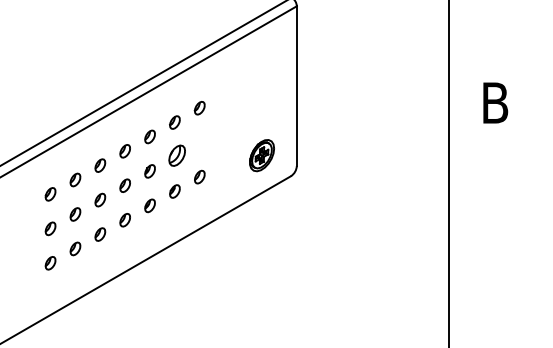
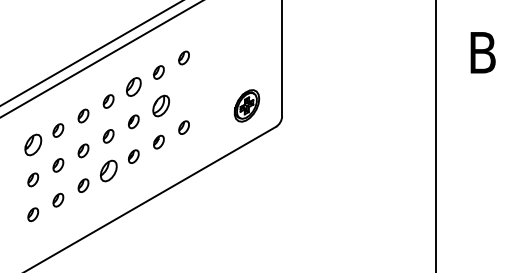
part: (149, 136) -> (133, 86), size x1.4
part: (50, 194) -> (33, 145), size x1.6
part: (124, 220) -> (107, 171), size x1.6

